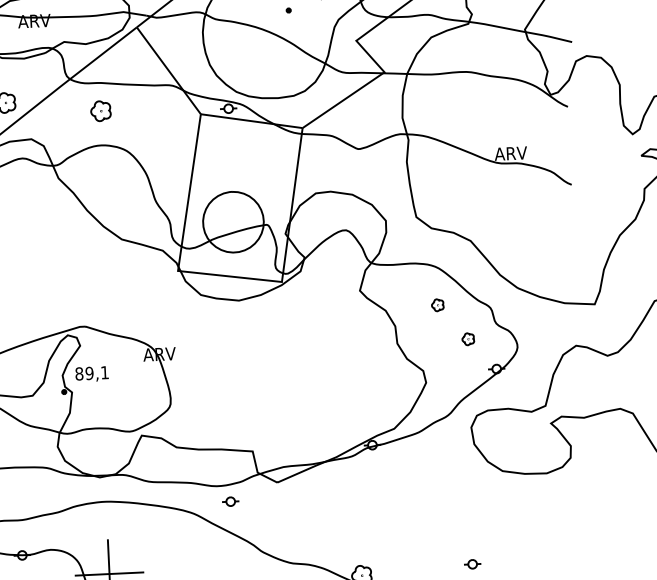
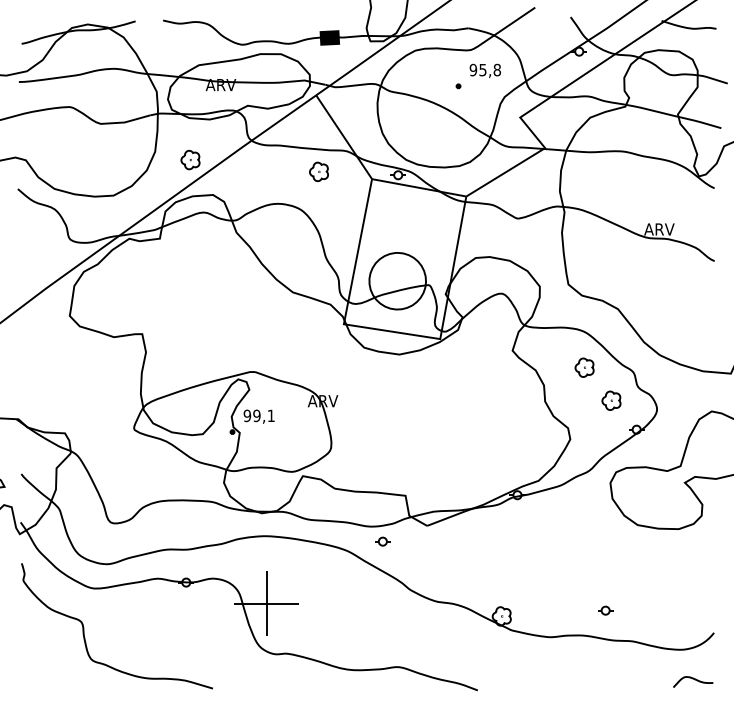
part: (100, 110) -> (318, 171), moved
part: (437, 305) -> (584, 367), size x1.67
part: (468, 339) -> (611, 400), size x1.67
text: (79, 373) -> (247, 415), 89,1 -> 99,1

